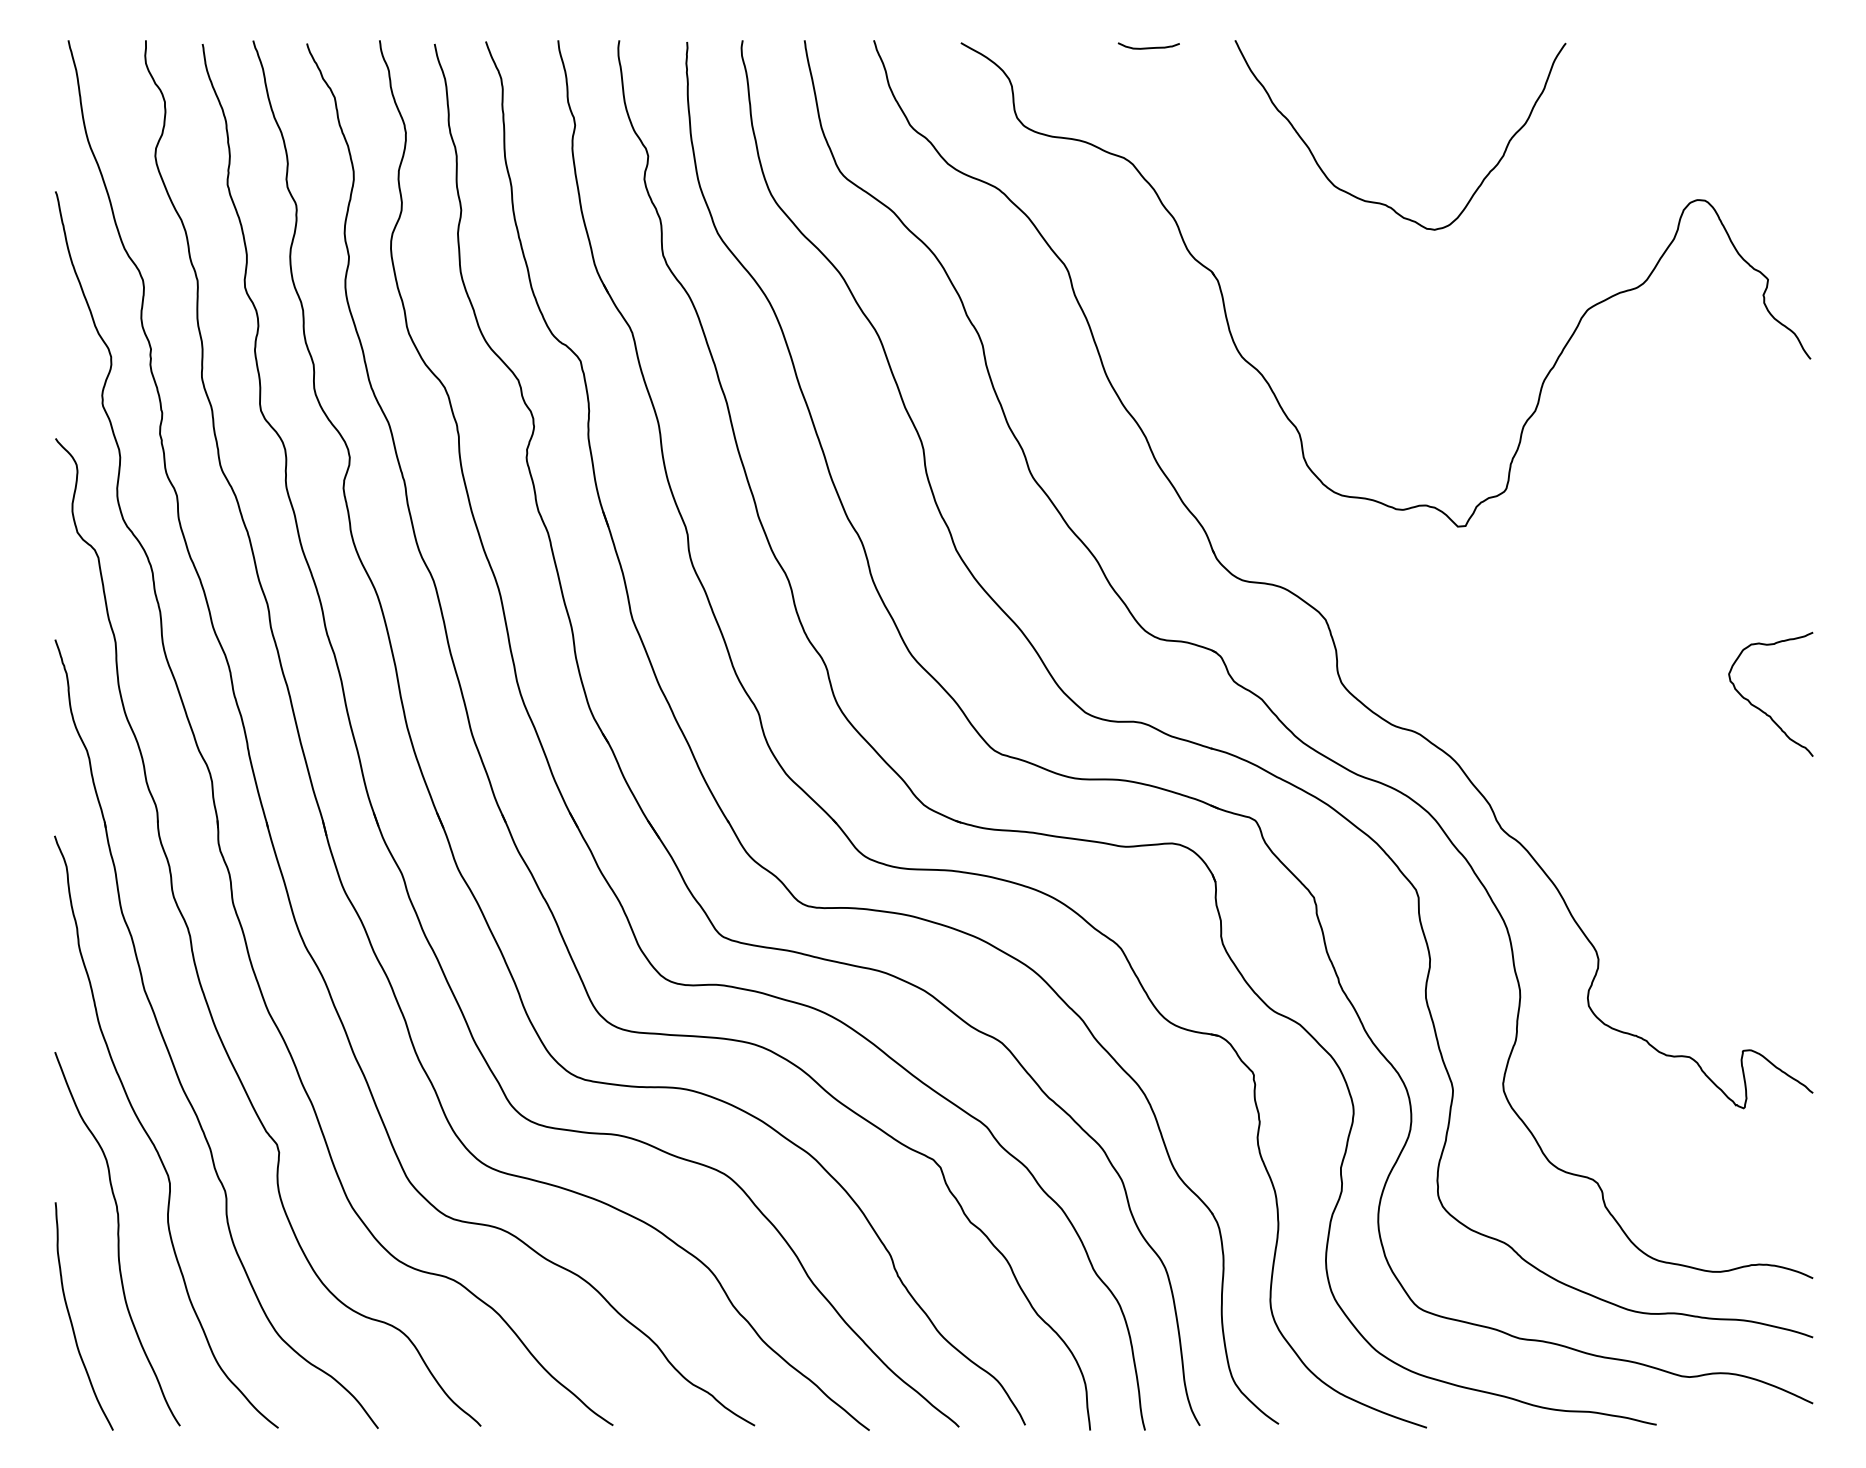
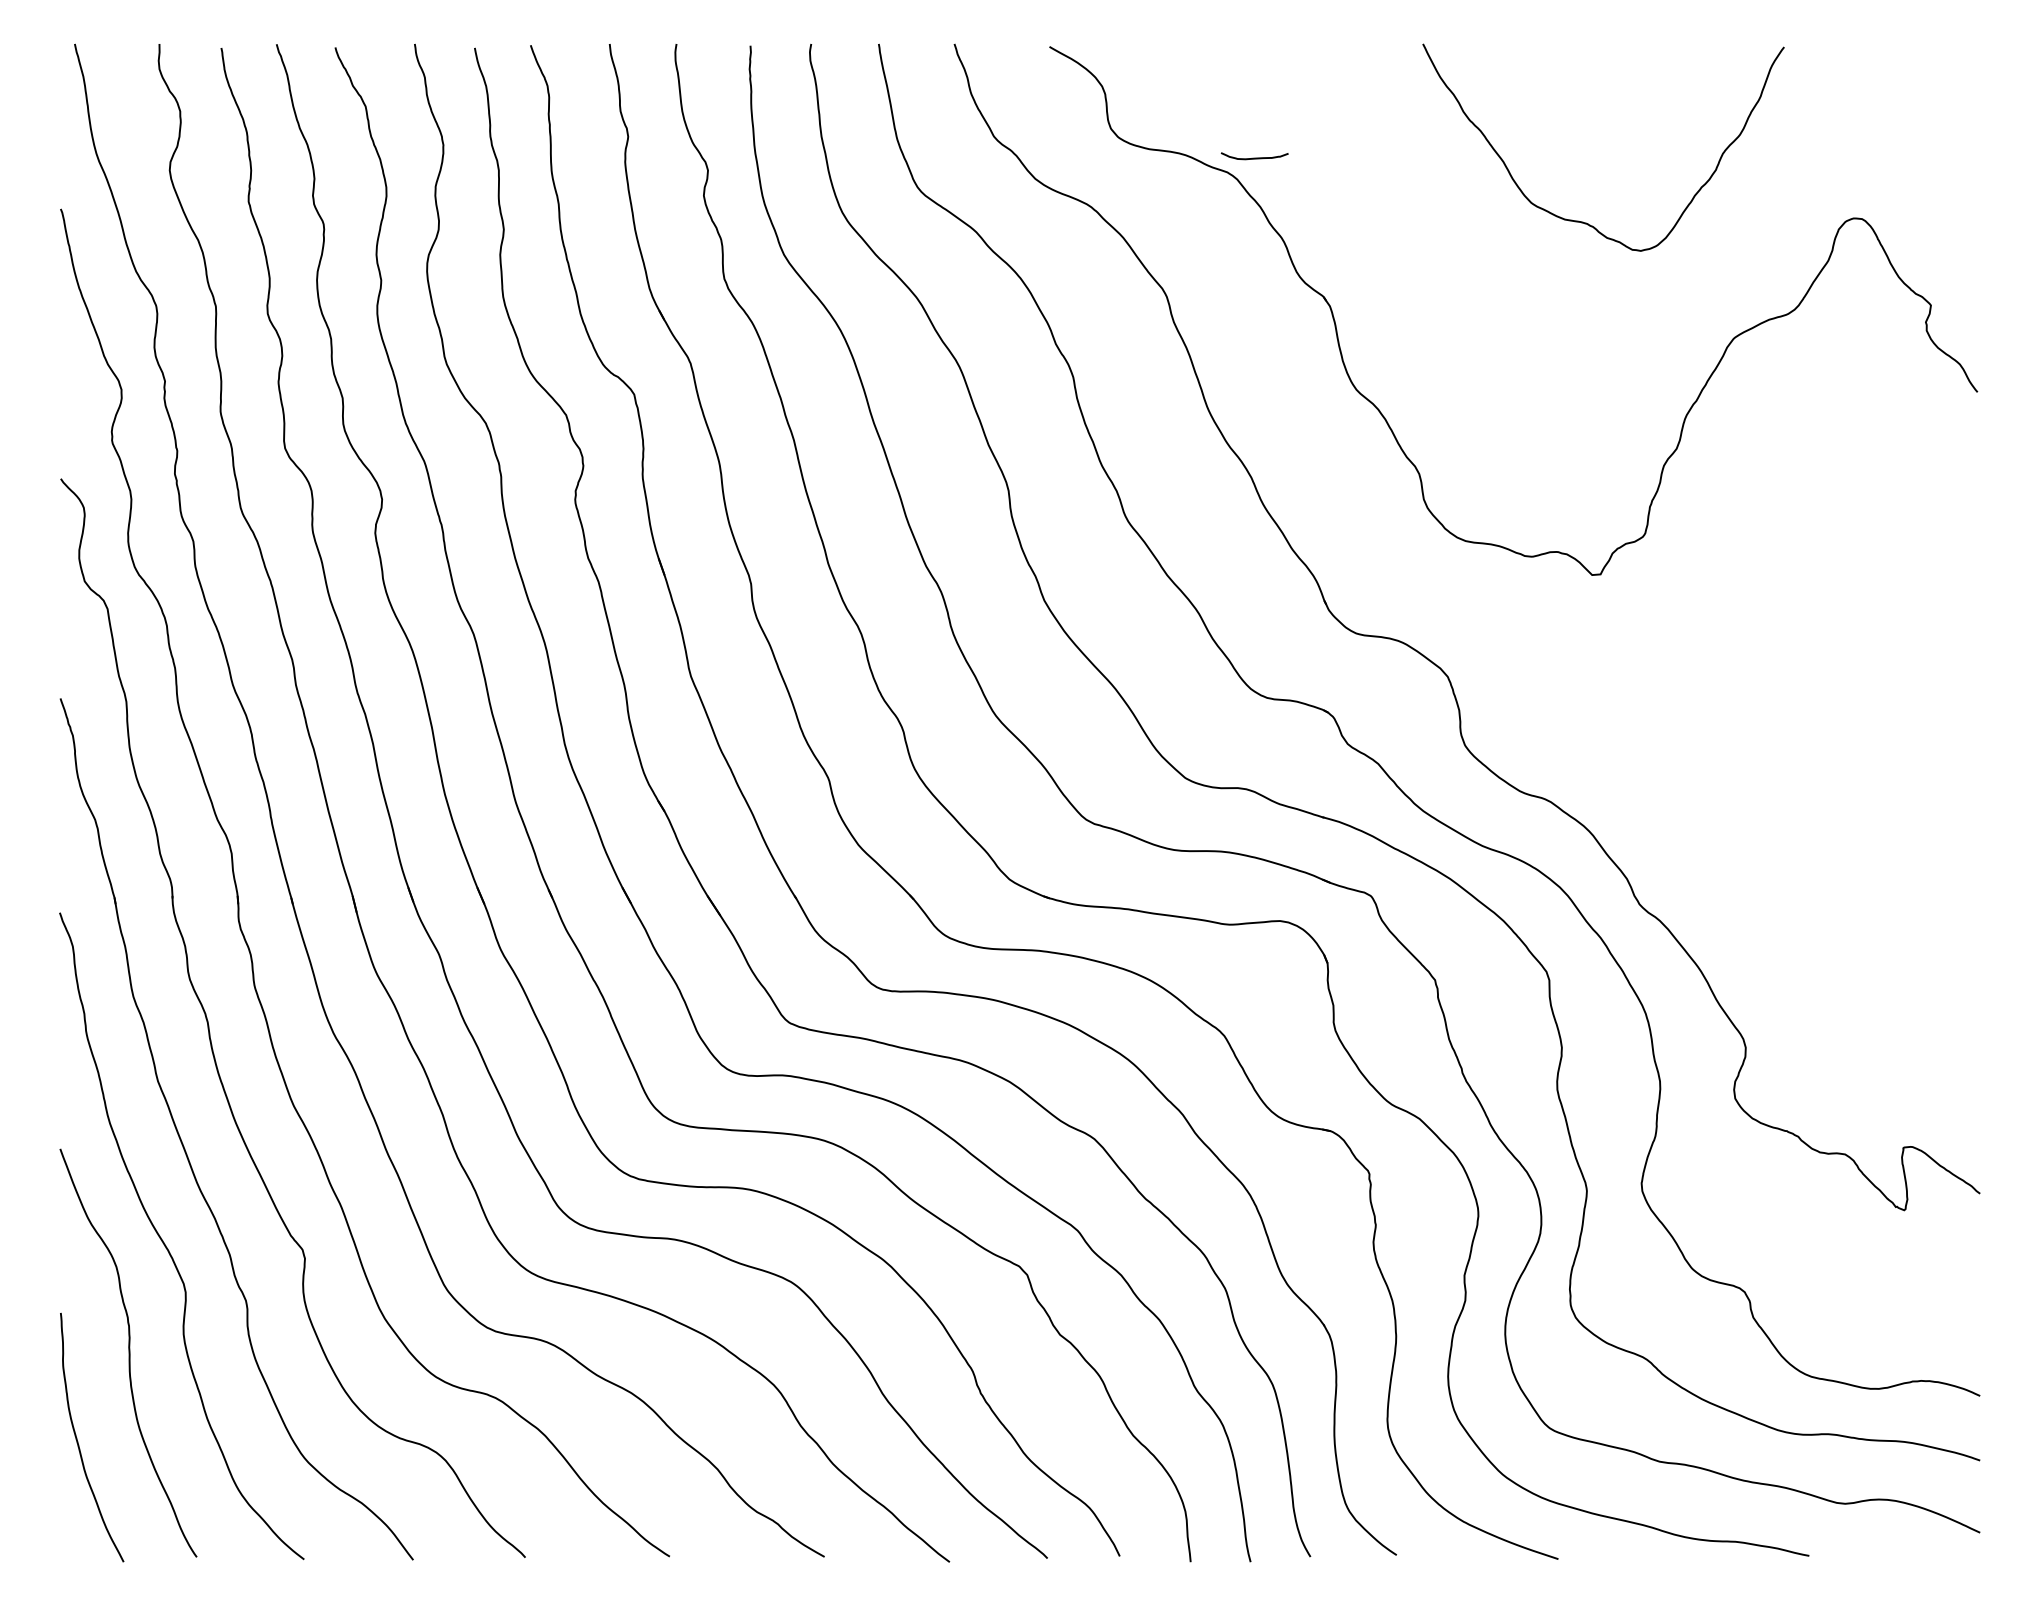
curve: (1148, 47) -> (1254, 157), moved
curve: (1382, 202) -> (1583, 221), moved
curve: (1760, 708) -> (1922, 773), removed

